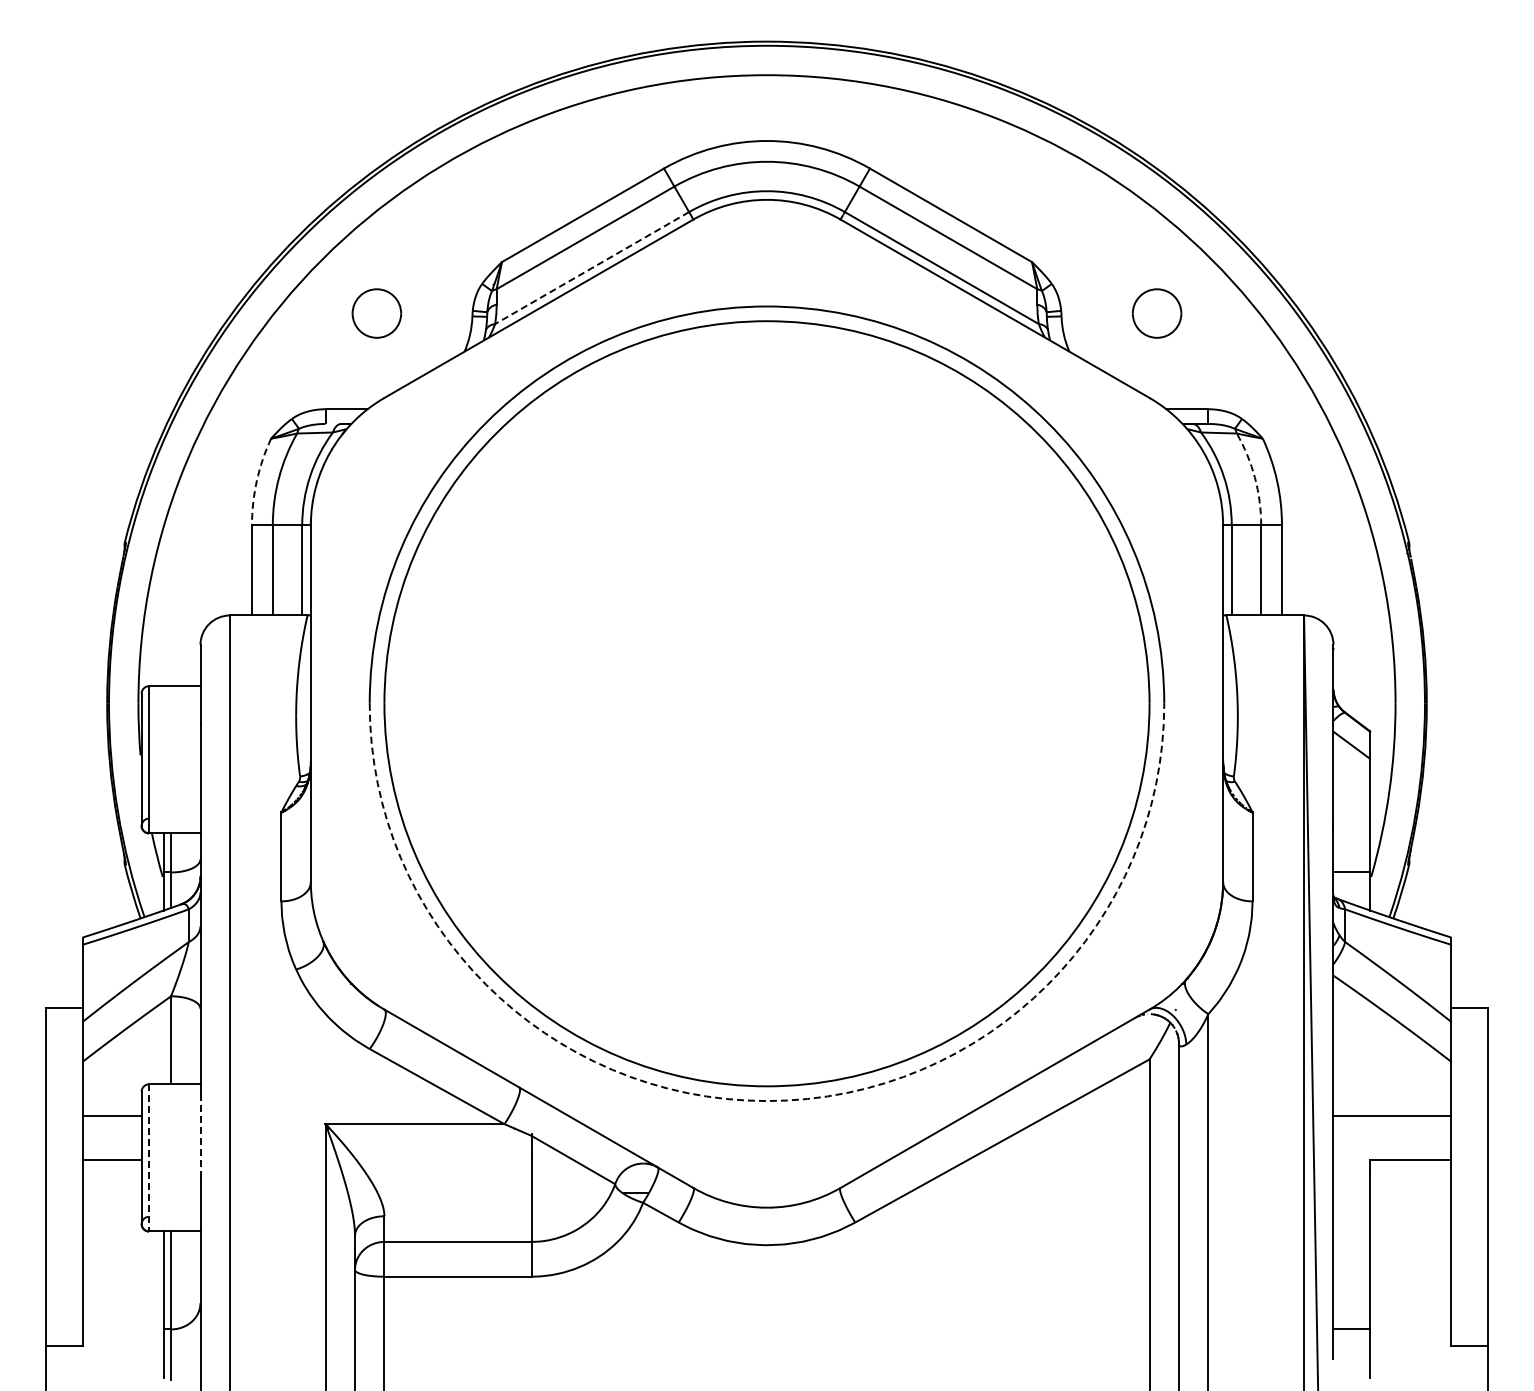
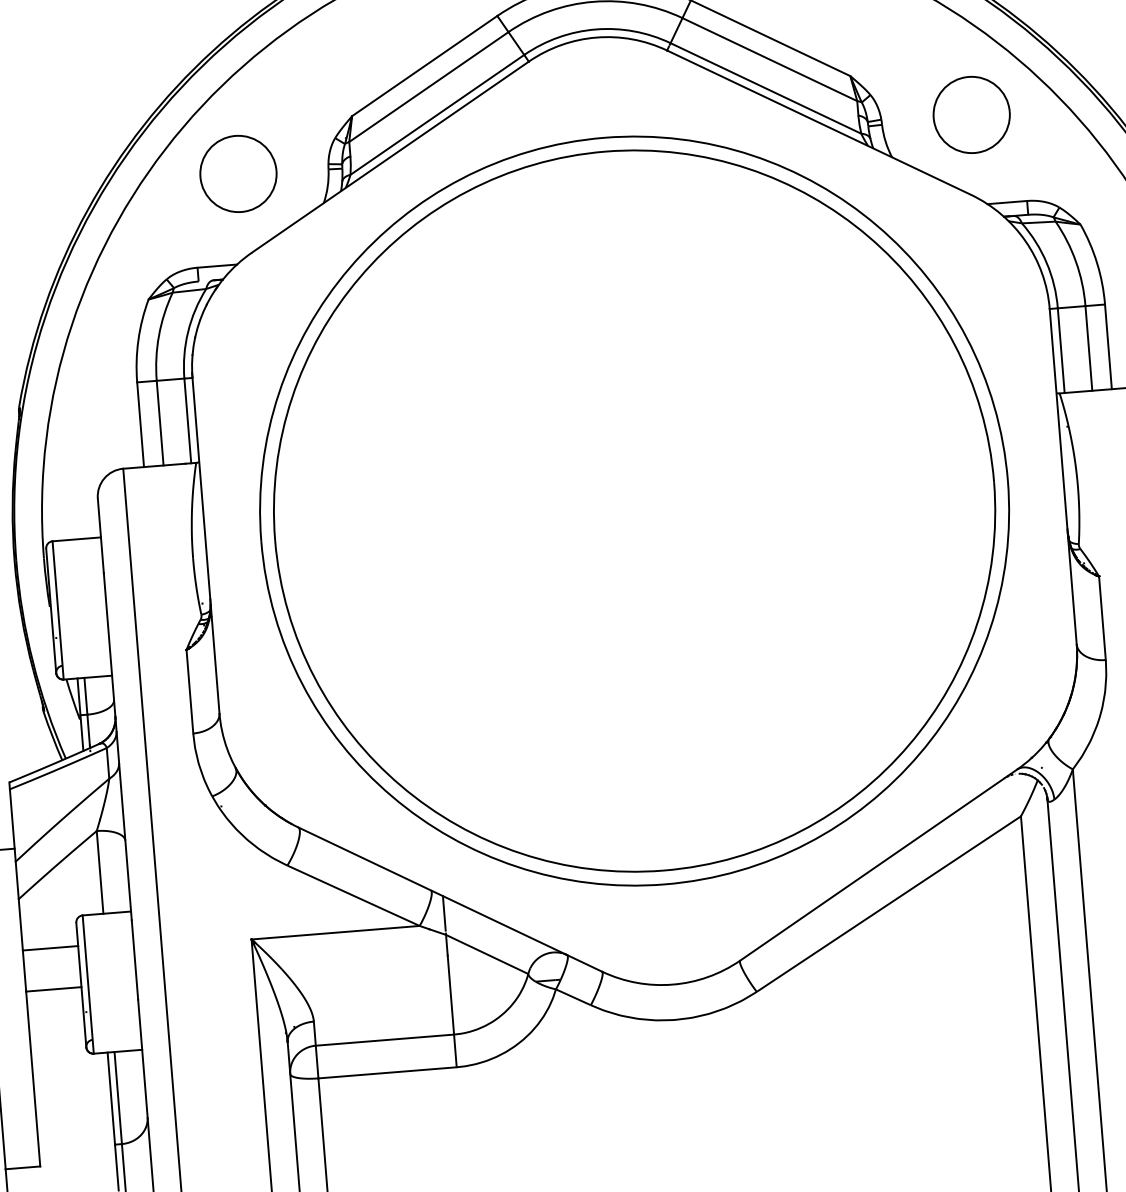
line: (592, 268) -> (437, 115), dashed -> solid
part: (376, 313) -> (238, 173), size x1.67
part: (1156, 313) -> (971, 114), size x1.67
arc: (1254, 477) -> (1075, 261), dashed -> solid
arc: (256, 480) -> (138, 339), dashed -> solid
arc: (766, 1101) -> (664, 884), dashed -> solid
line: (531, 1112) -> (444, 912), added
line: (200, 1136) -> (135, 960), dashed -> solid
line: (149, 1157) -> (88, 984), dashed -> solid

